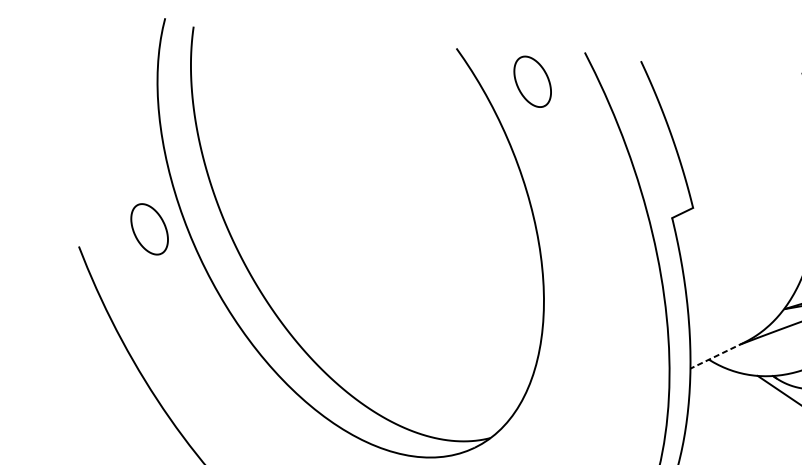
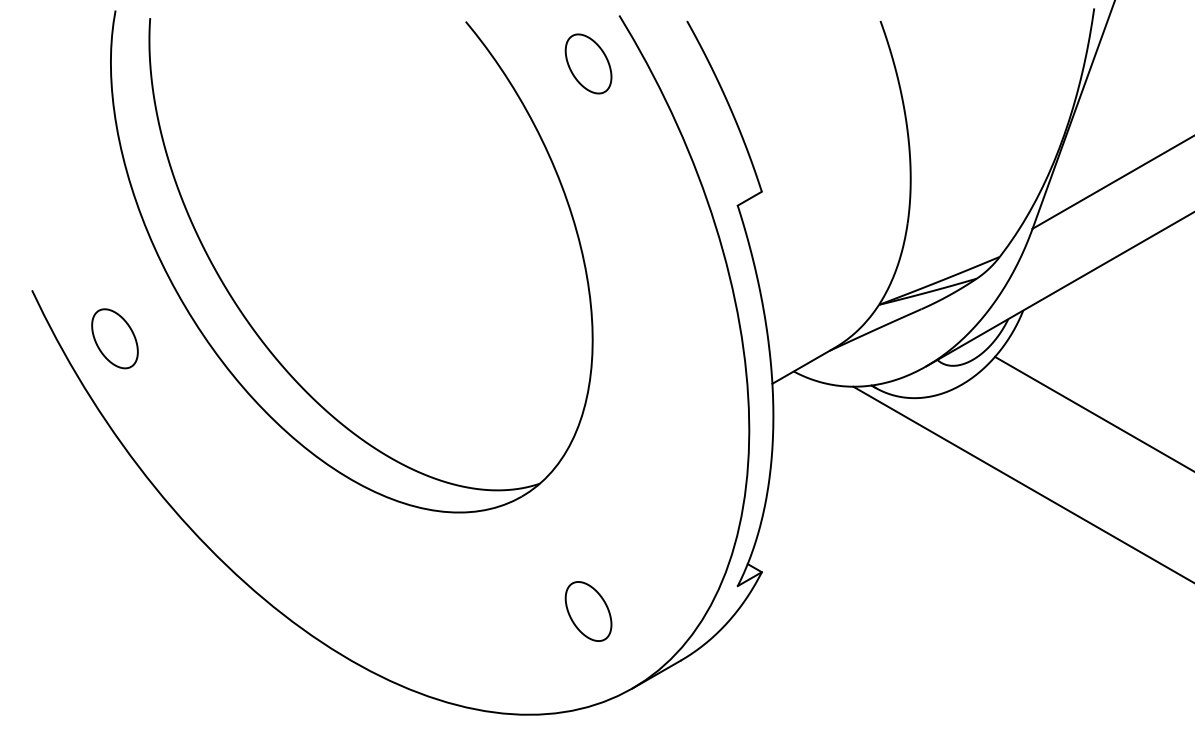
part: (532, 81) -> (588, 63), moved
part: (149, 229) -> (114, 338), moved
line: (717, 356) -> (803, 366), dashed -> solid

